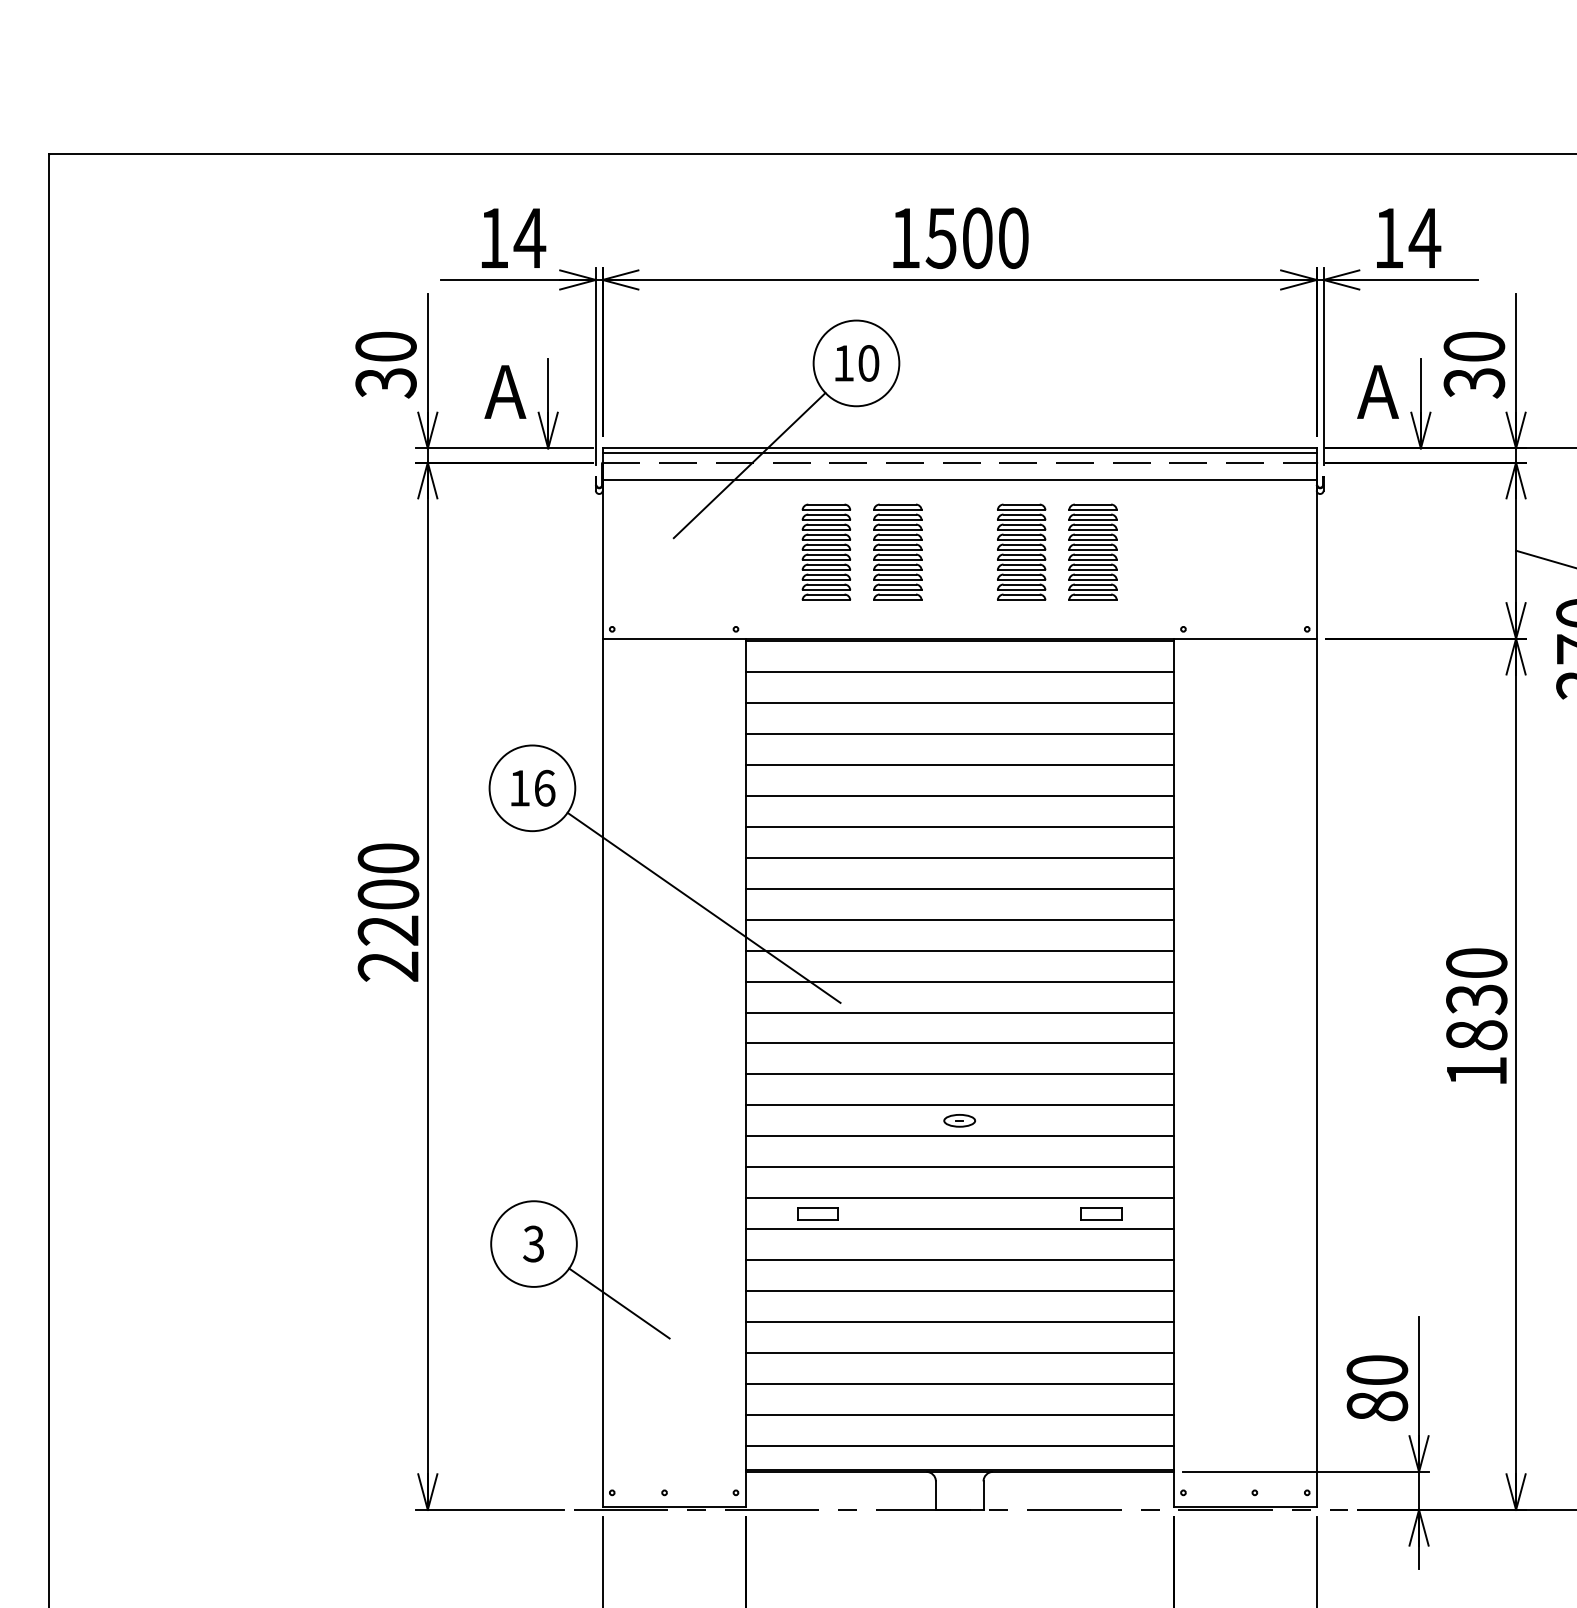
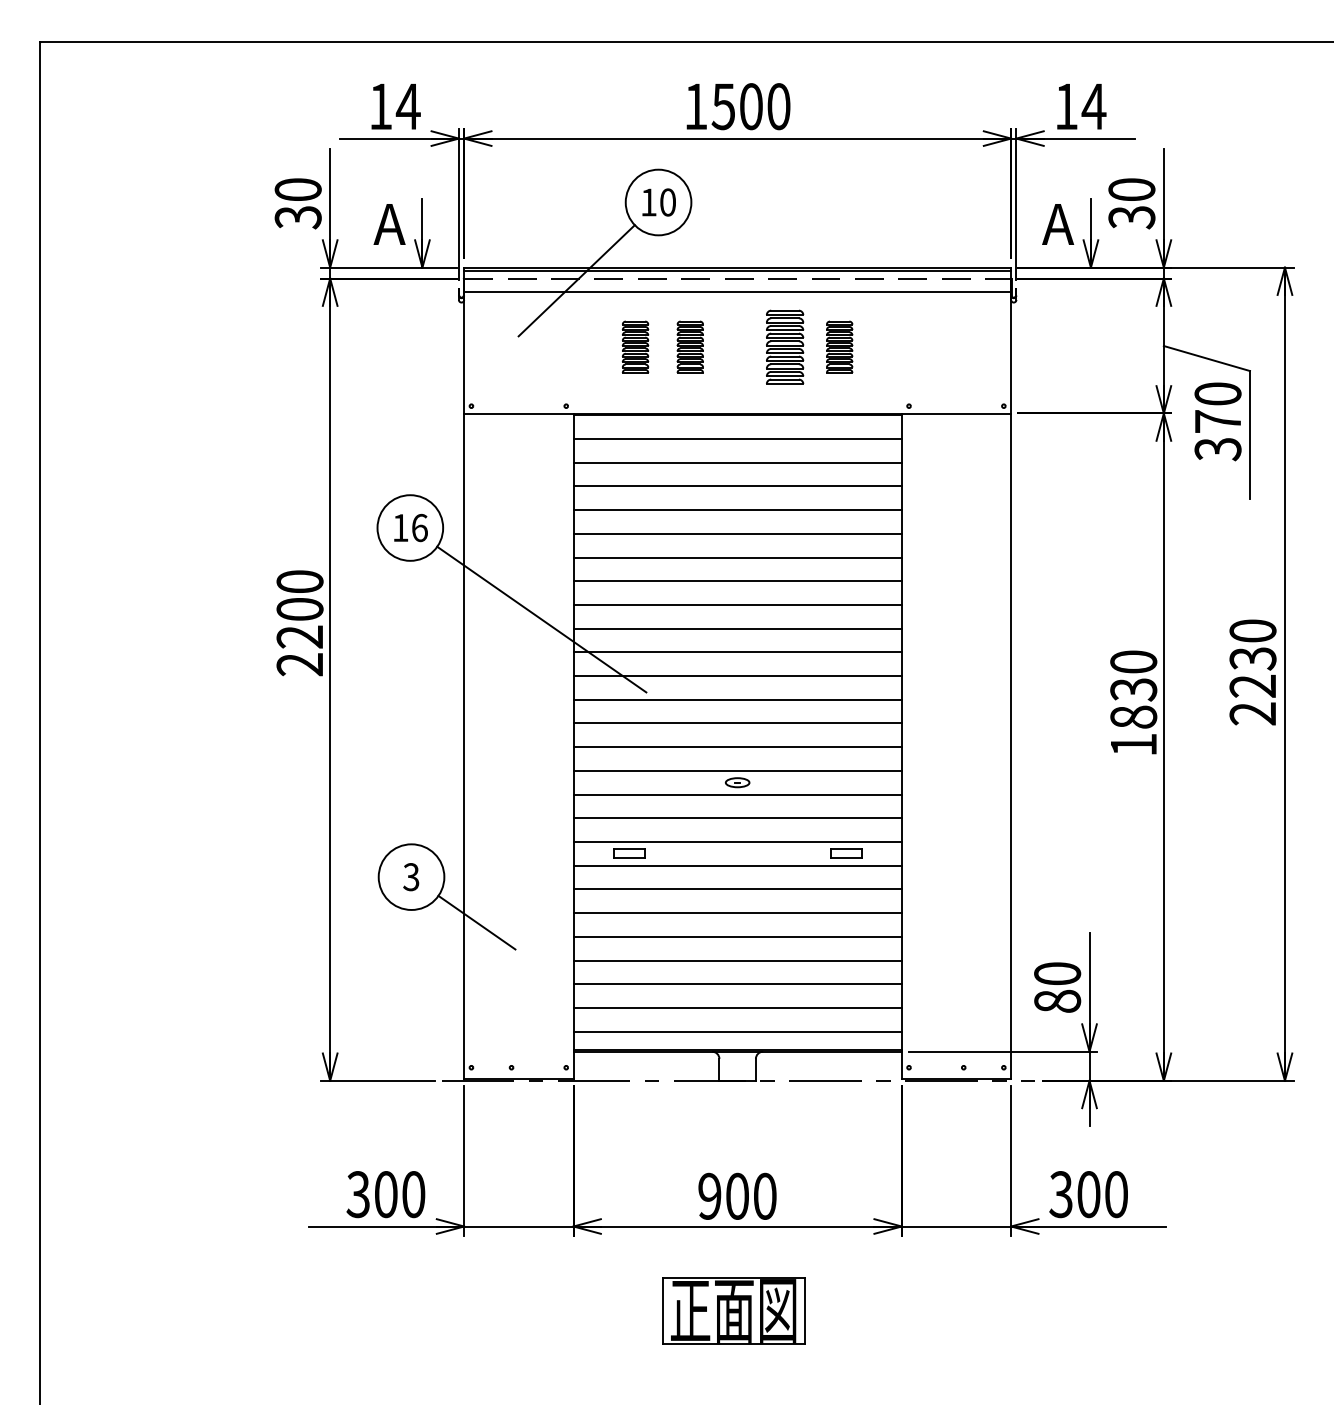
part: (826, 551) -> (635, 346), size x0.7
part: (898, 551) -> (690, 346), size x0.7
part: (1092, 551) -> (839, 346), size x0.7

